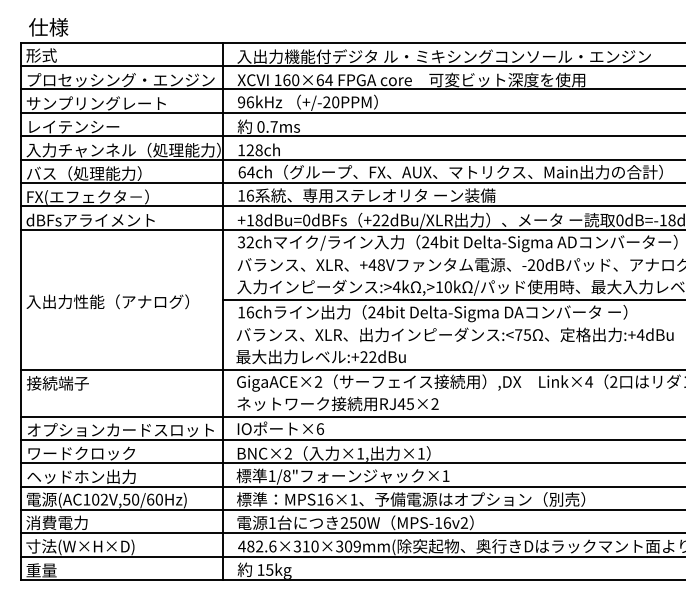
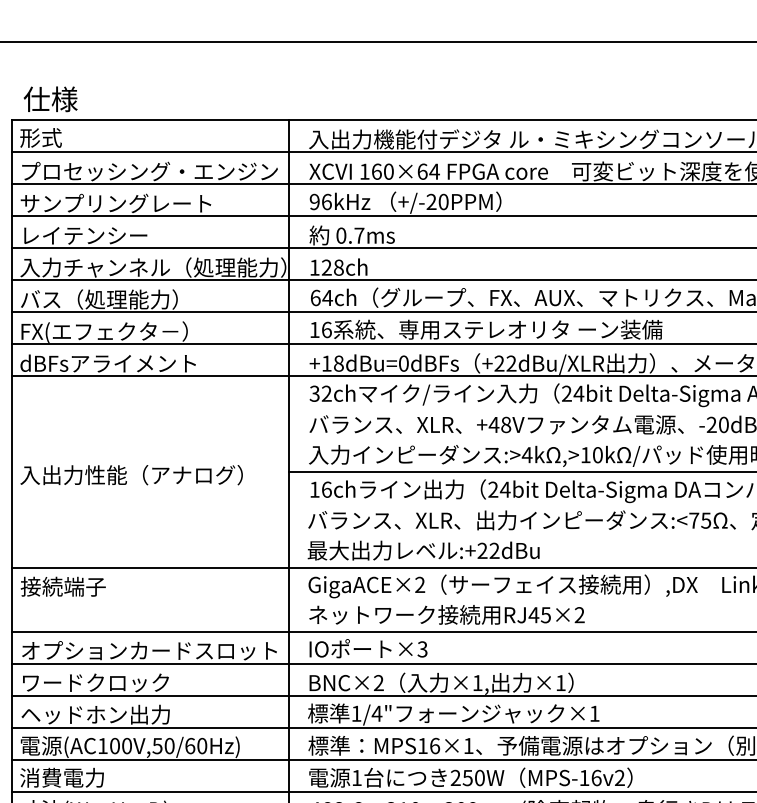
text: (320, 428) -> (422, 648), ×6 -> ×3
text: (286, 476) -> (376, 714), 1/8" -> 1/4"
text: (104, 499) -> (127, 745), (AC102V,50/60Hz) -> (AC100V,50/60Hz)

